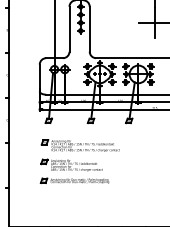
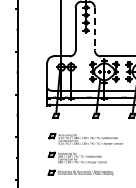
line: (89, 29) -> (94, 29), solid -> dashed

